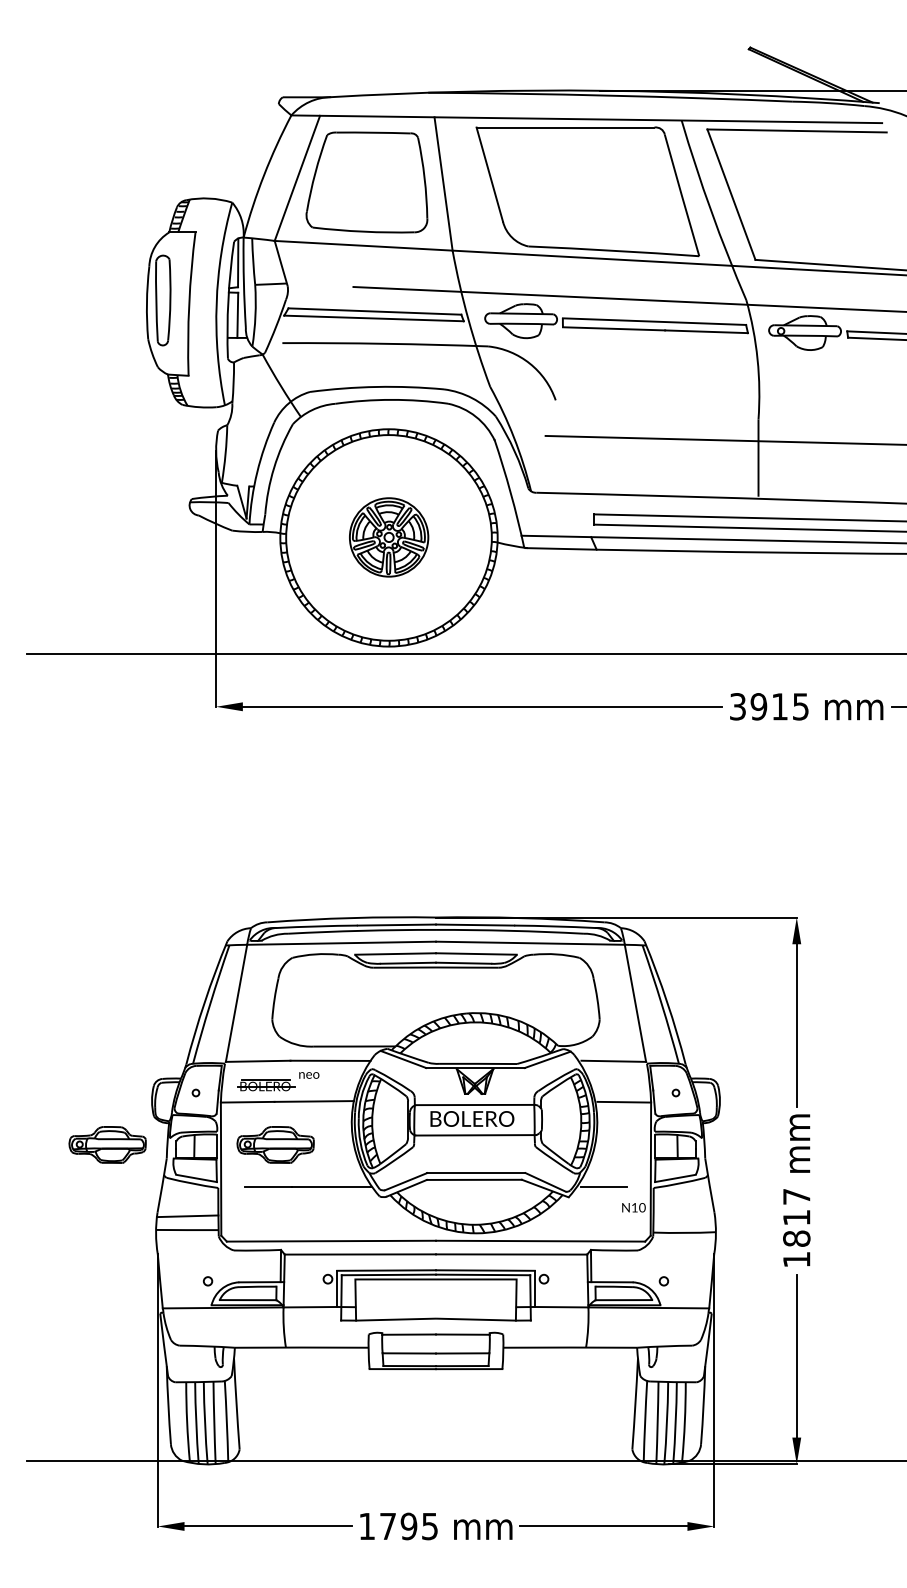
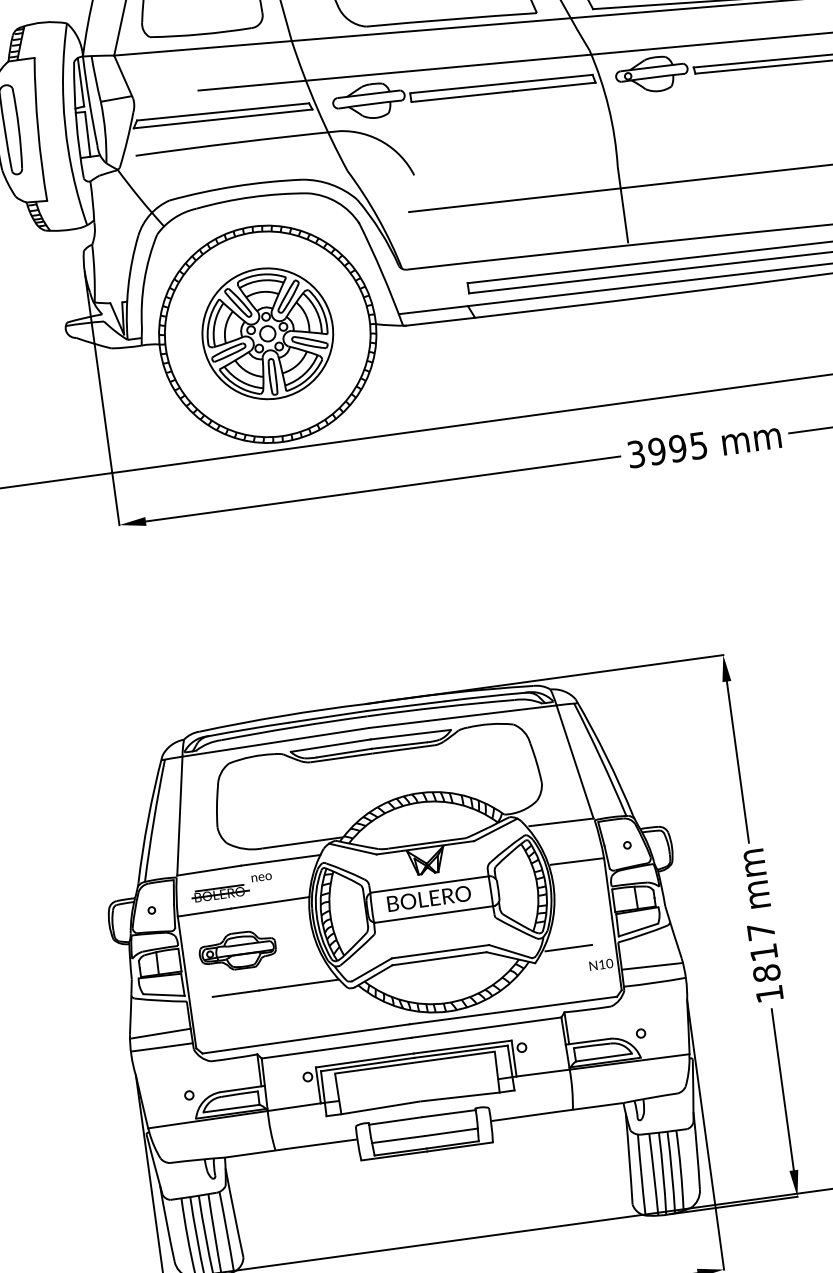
part: (388, 537) -> (267, 333), size x1.67
text: (779, 706) -> (677, 448), 3915 -> 3995
part: (107, 1144) -> (71, 973), removed
line: (684, 1216) -> (652, 966), added

